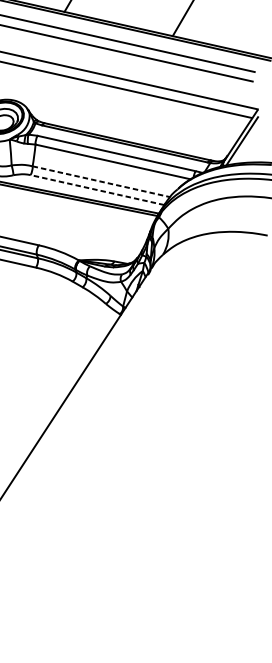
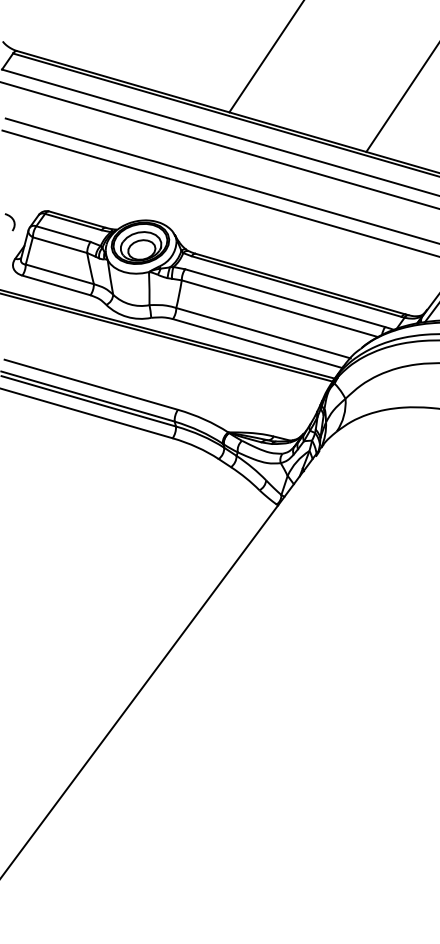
line: (101, 181) -> (263, 333), dashed -> solid
line: (97, 190) -> (257, 343), dashed -> solid

